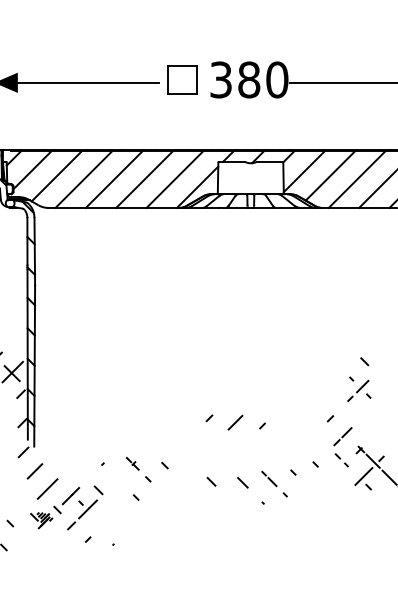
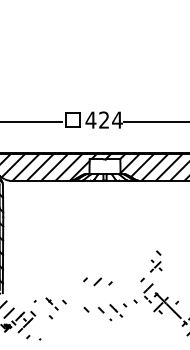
text: (247, 78) -> (103, 119), 380 -> 424

